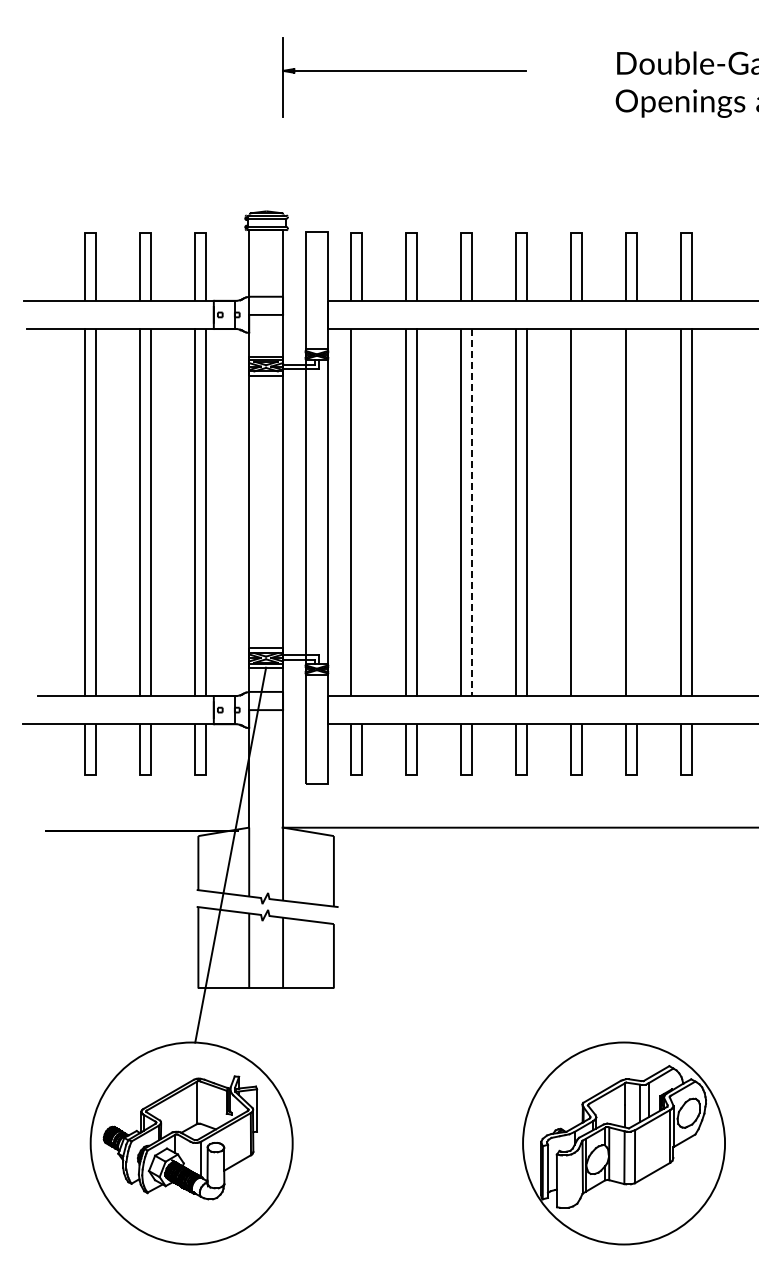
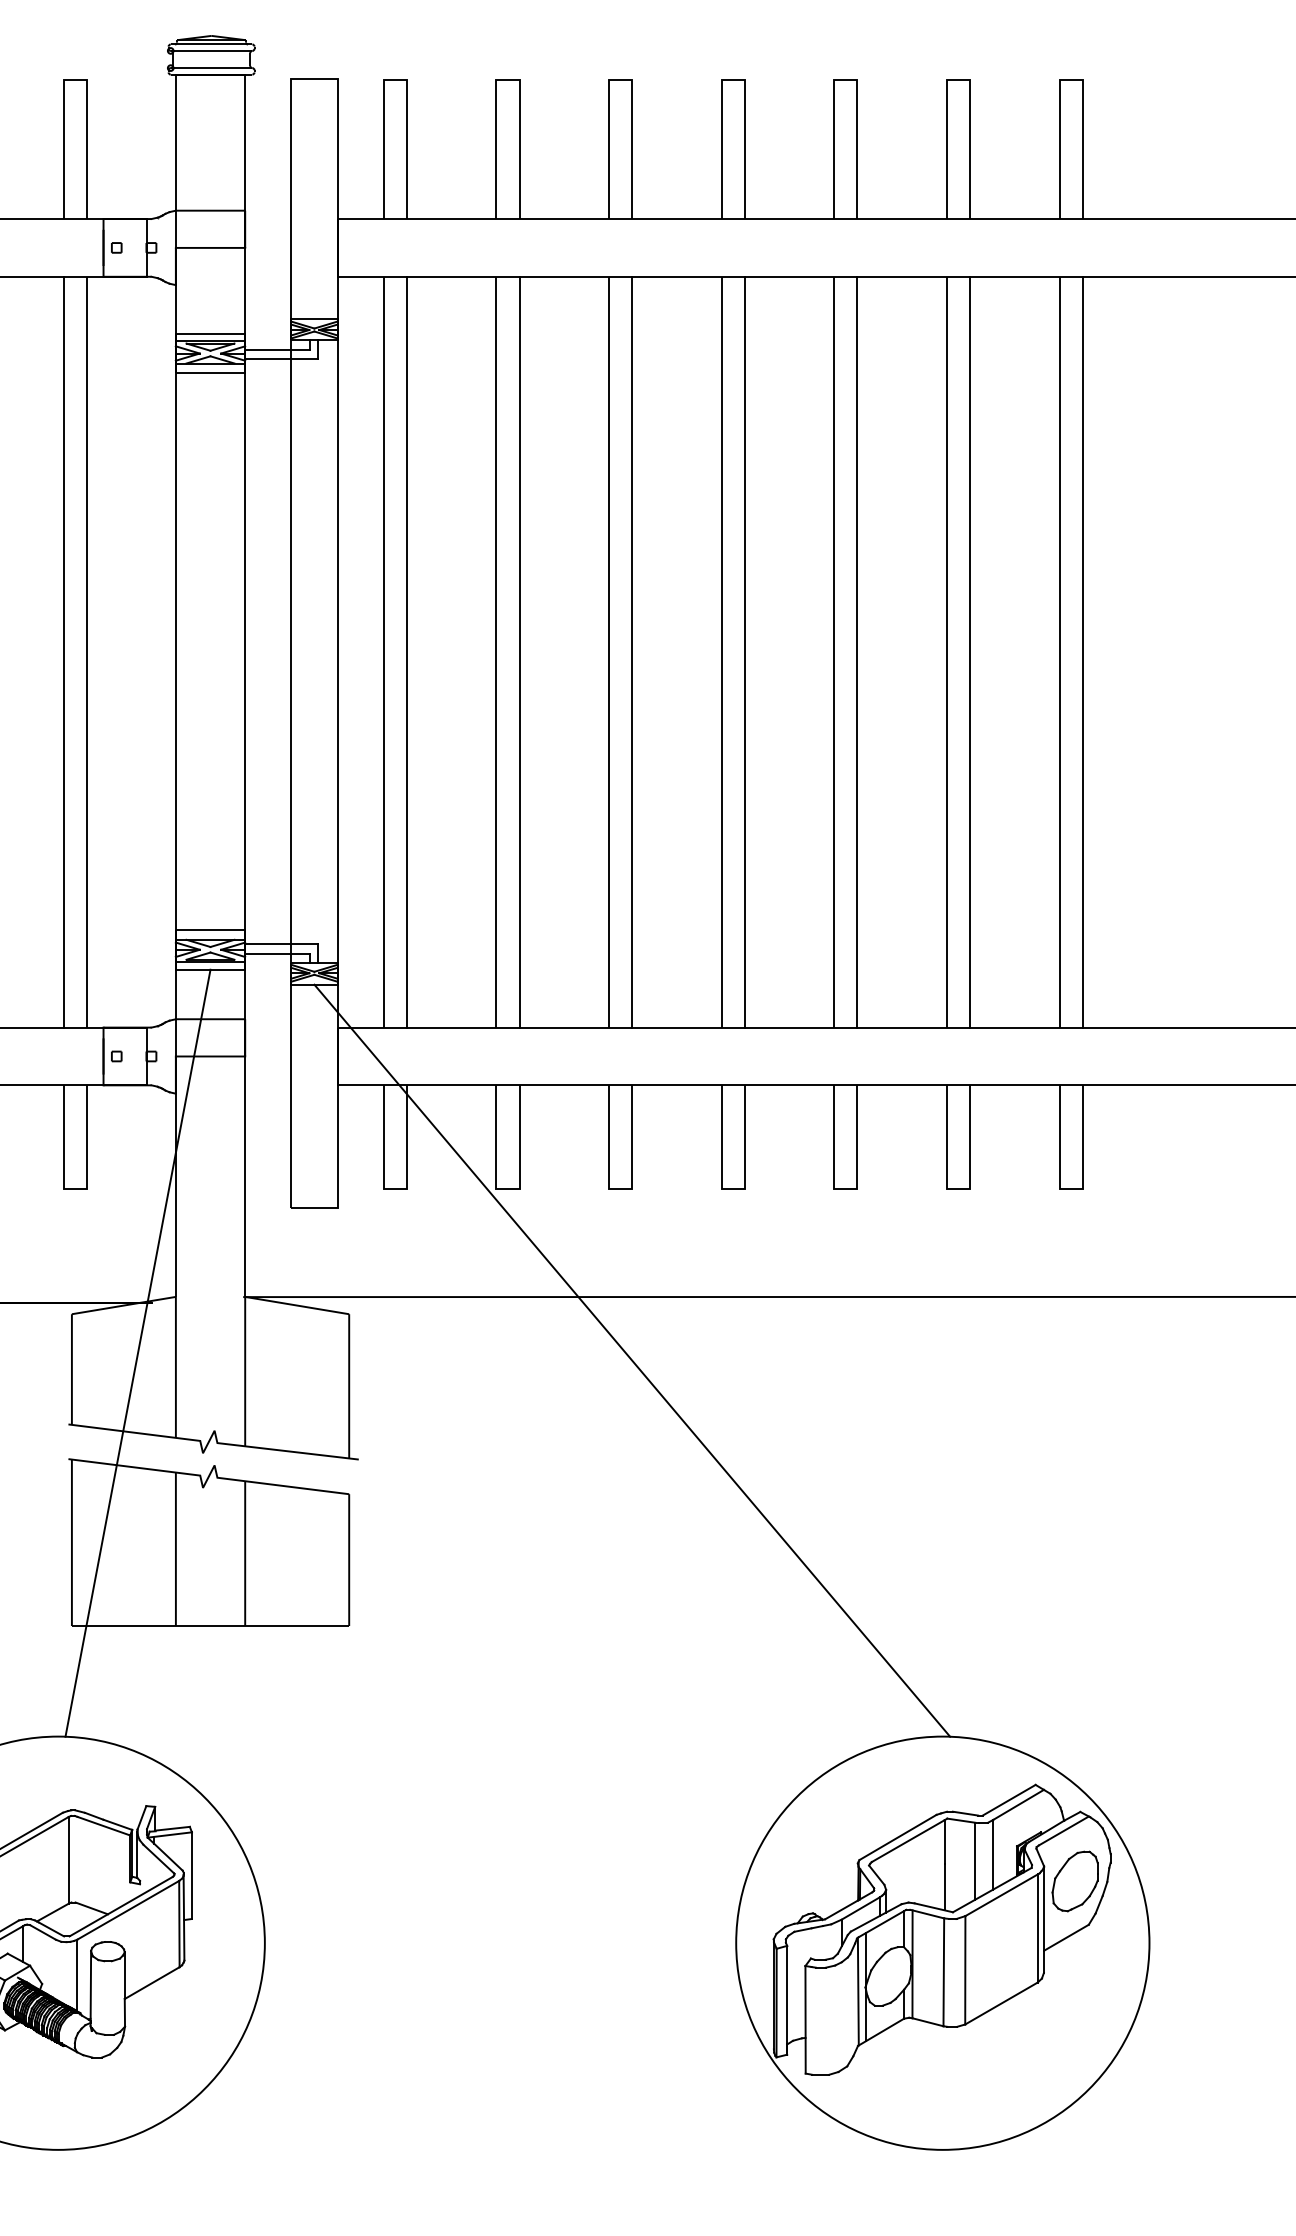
line: (362, 512) -> (407, 652), added
line: (582, 512) -> (857, 652), added
line: (637, 512) -> (970, 652), added
line: (472, 513) -> (632, 654), dashed -> solid
line: (471, 858) -> (630, 1360), added

